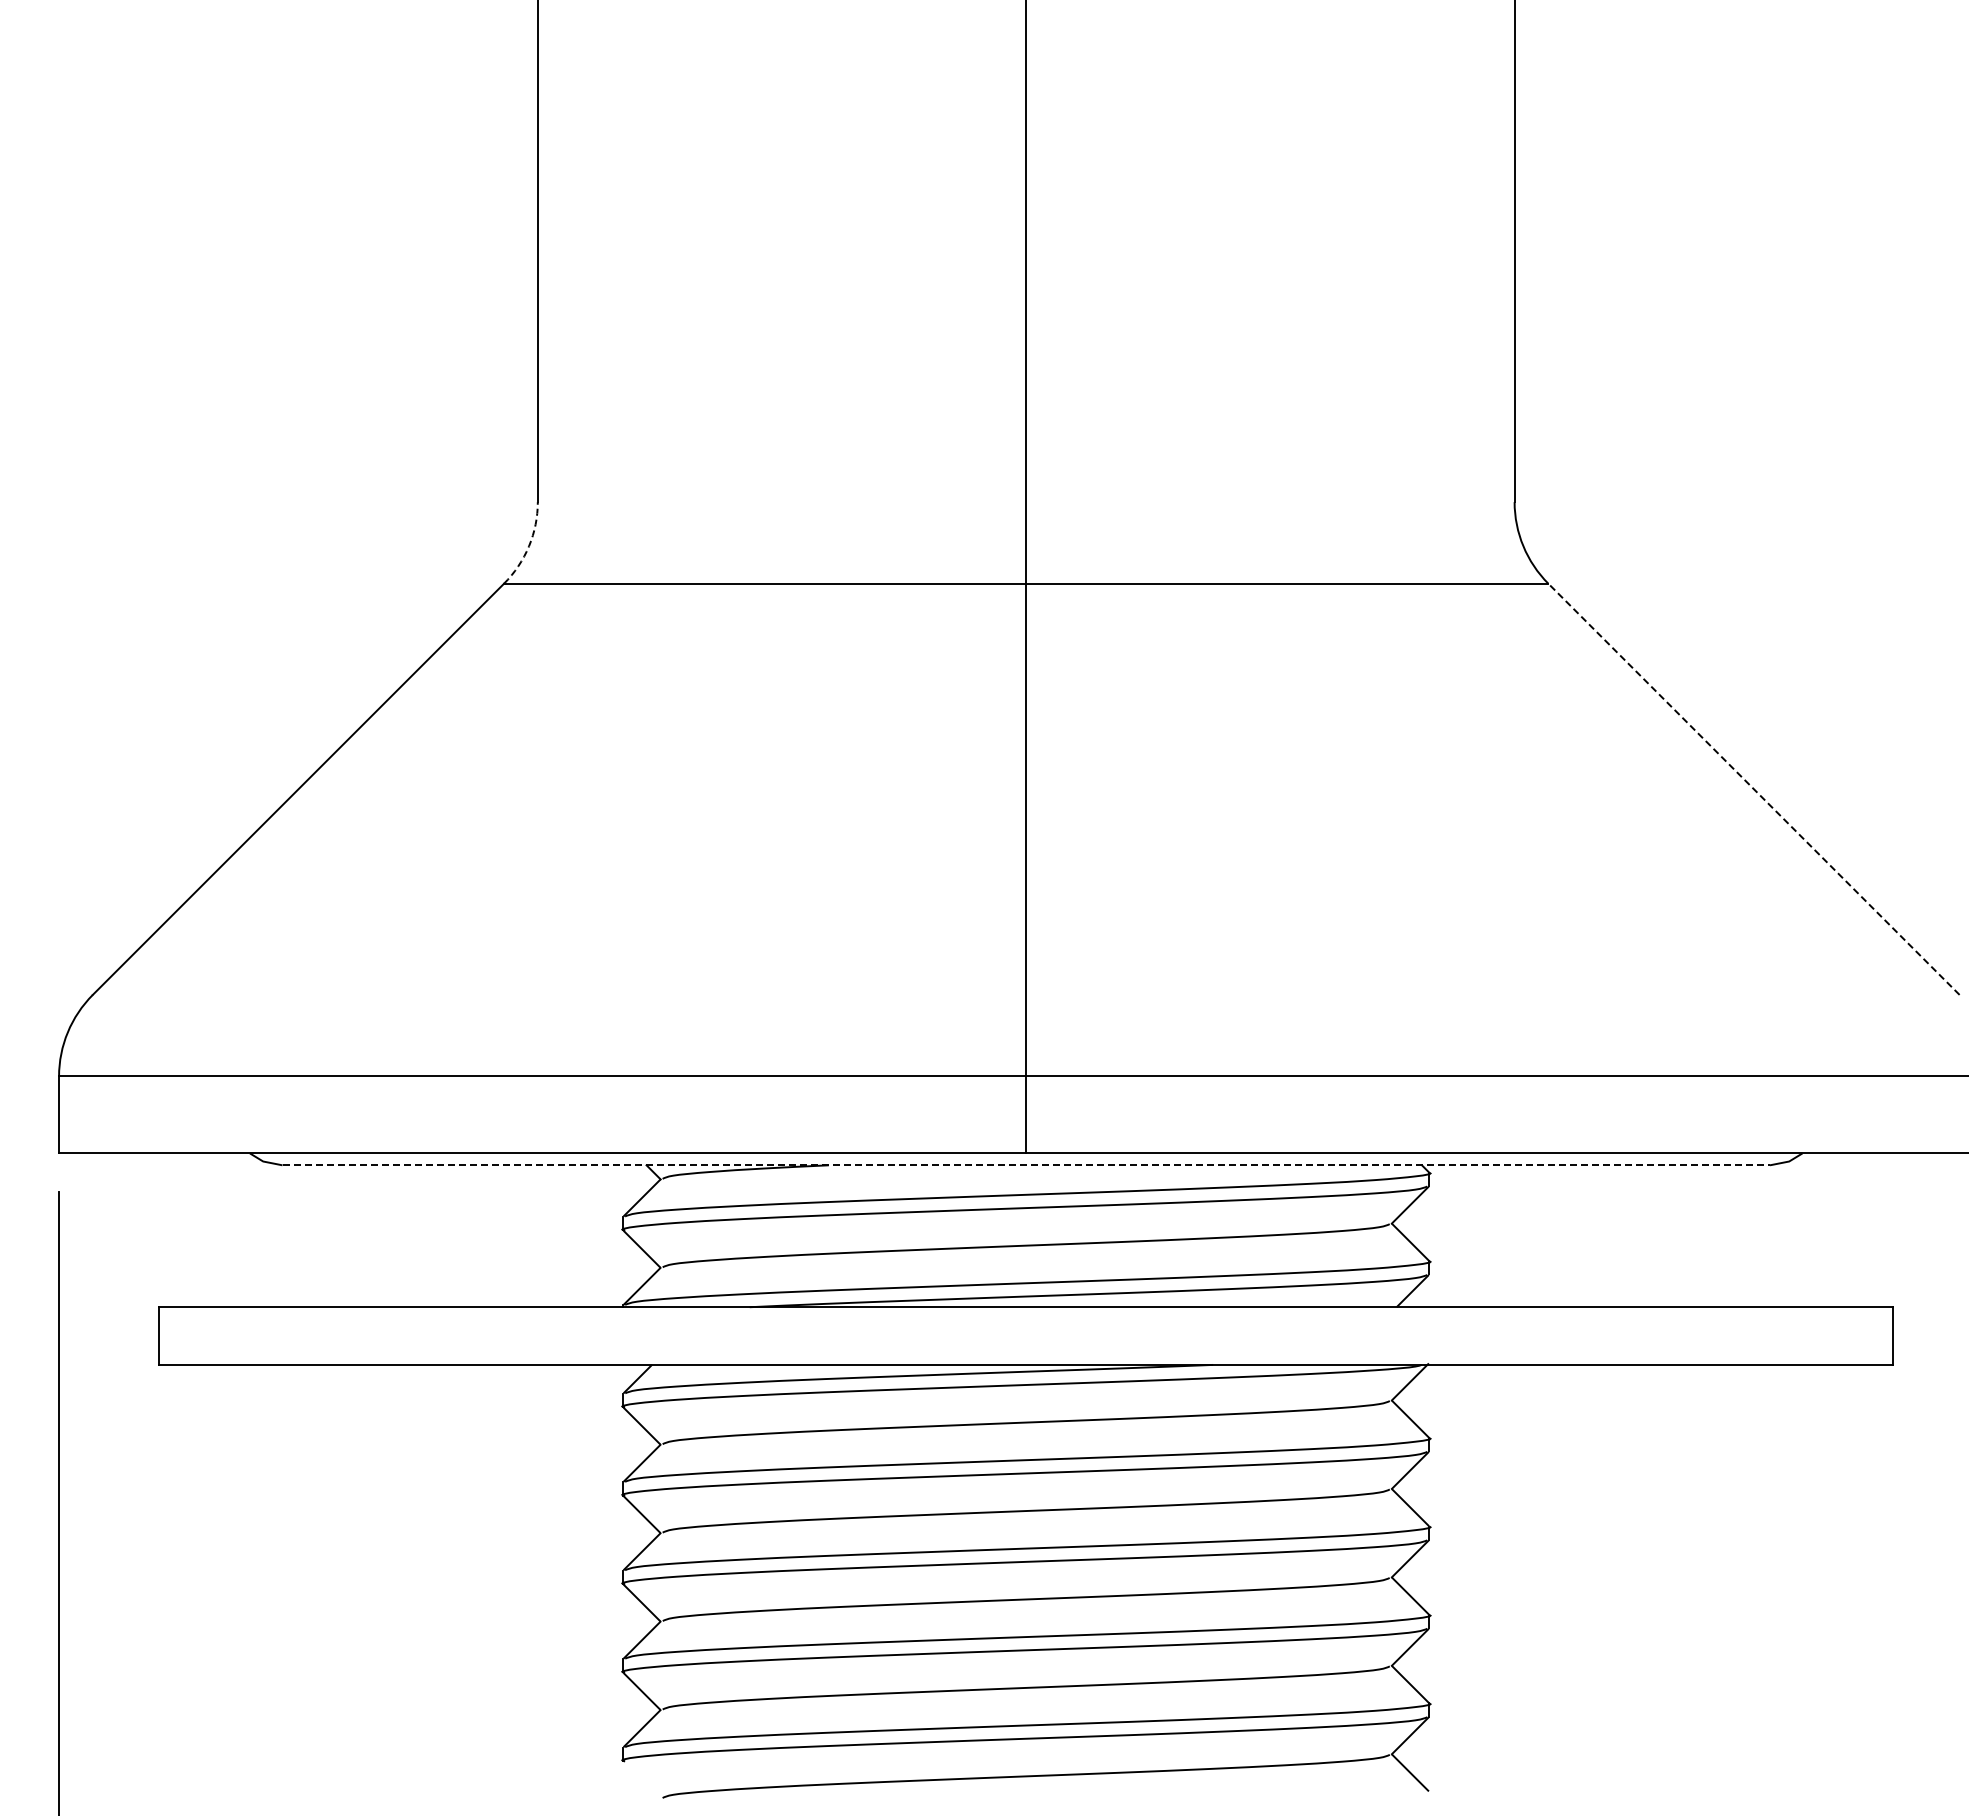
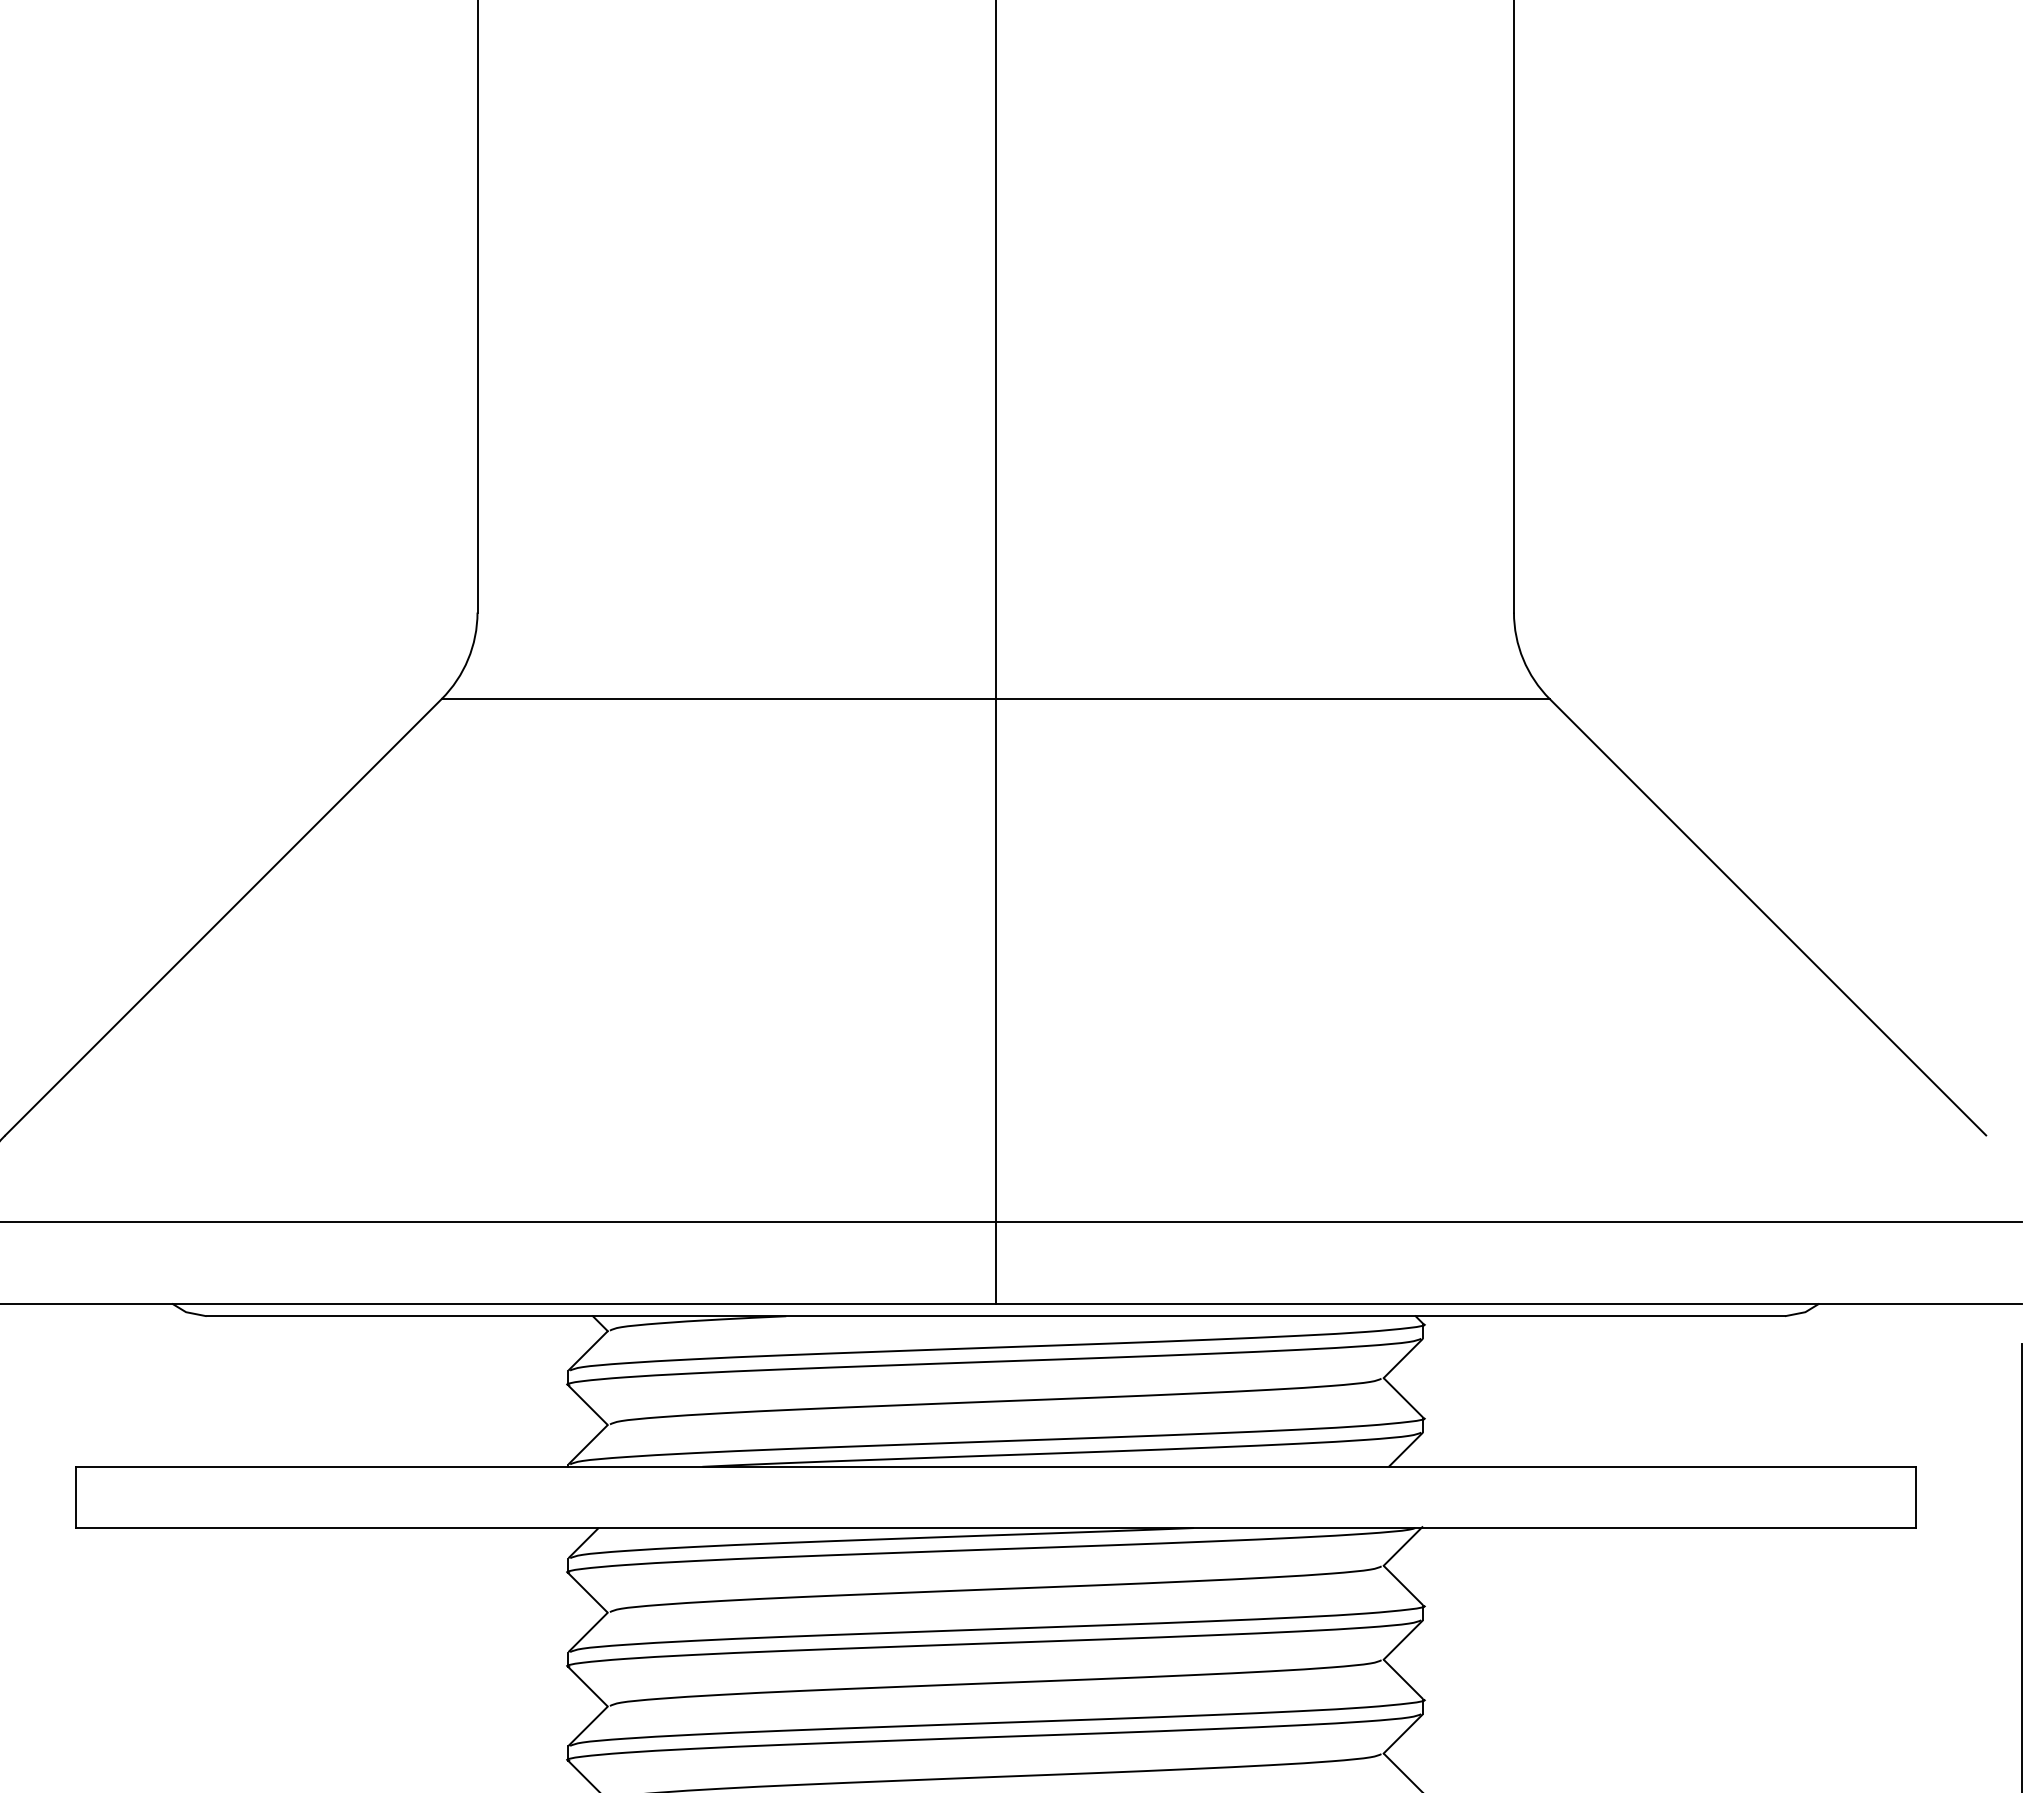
arc: (529, 546) -> (468, 659), dashed -> solid
line: (1754, 789) -> (1768, 917), dashed -> solid
line: (1026, 1165) -> (996, 1316), dashed -> solid

